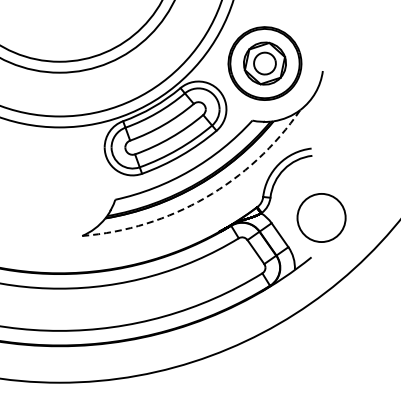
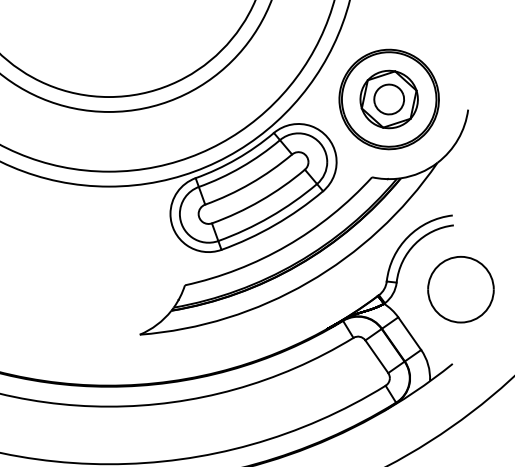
arc: (205, 197) -> (308, 282), dashed -> solid
part: (321, 217) -> (460, 289), moved

